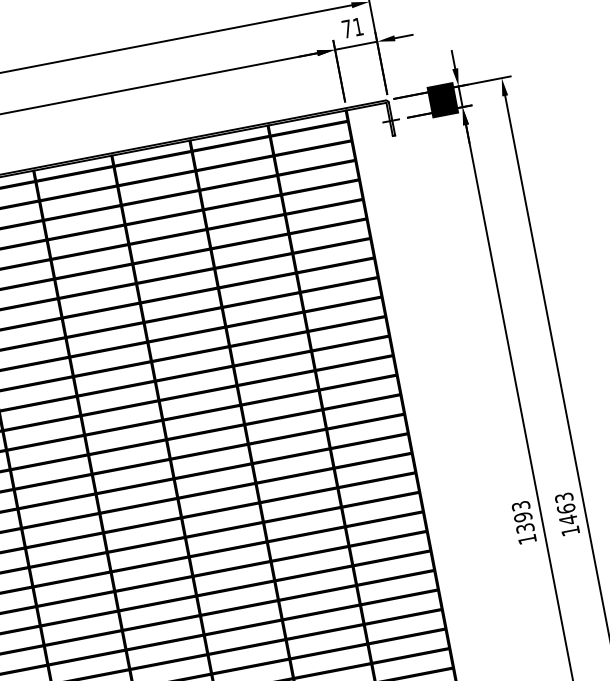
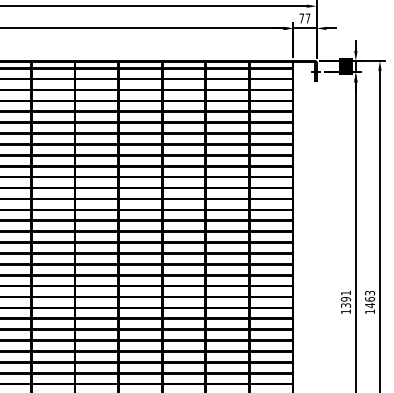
text: (357, 27) -> (307, 18), 71 -> 77
text: (519, 505) -> (345, 292), 1393 -> 1391

